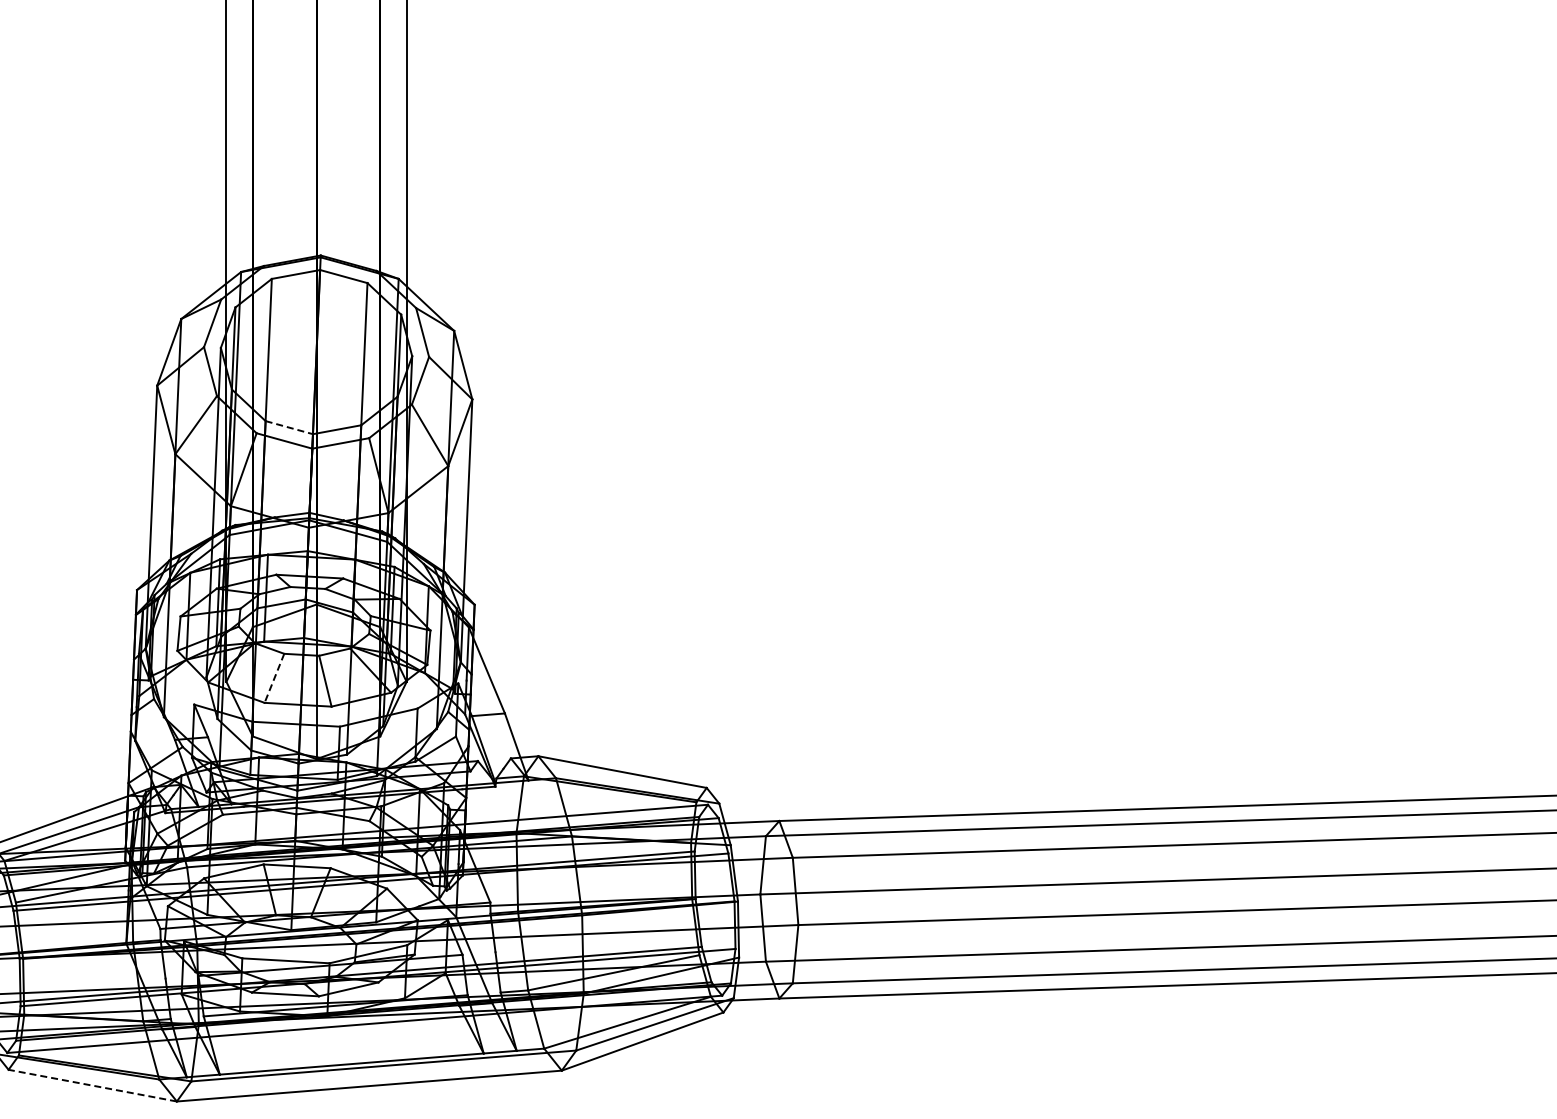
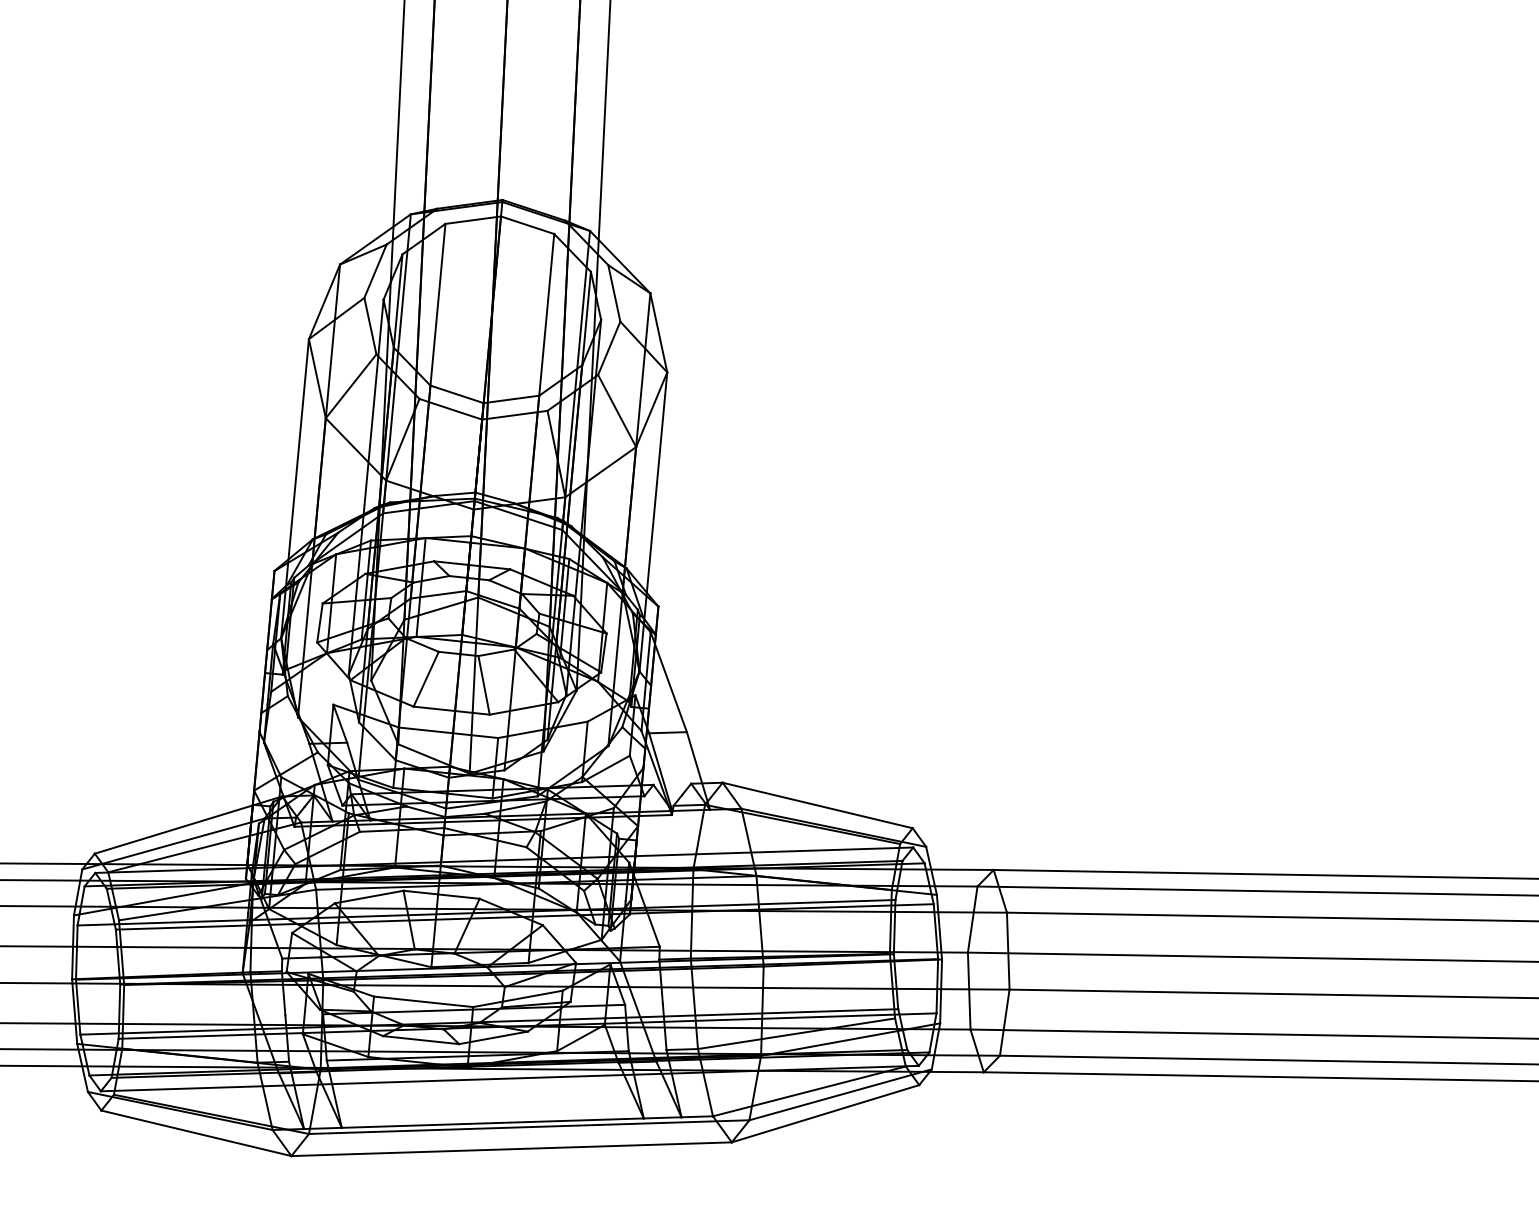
line: (289, 427) -> (457, 394), dashed -> solid
line: (274, 678) -> (426, 679), dashed -> solid
line: (92, 1085) -> (196, 1133), dashed -> solid

